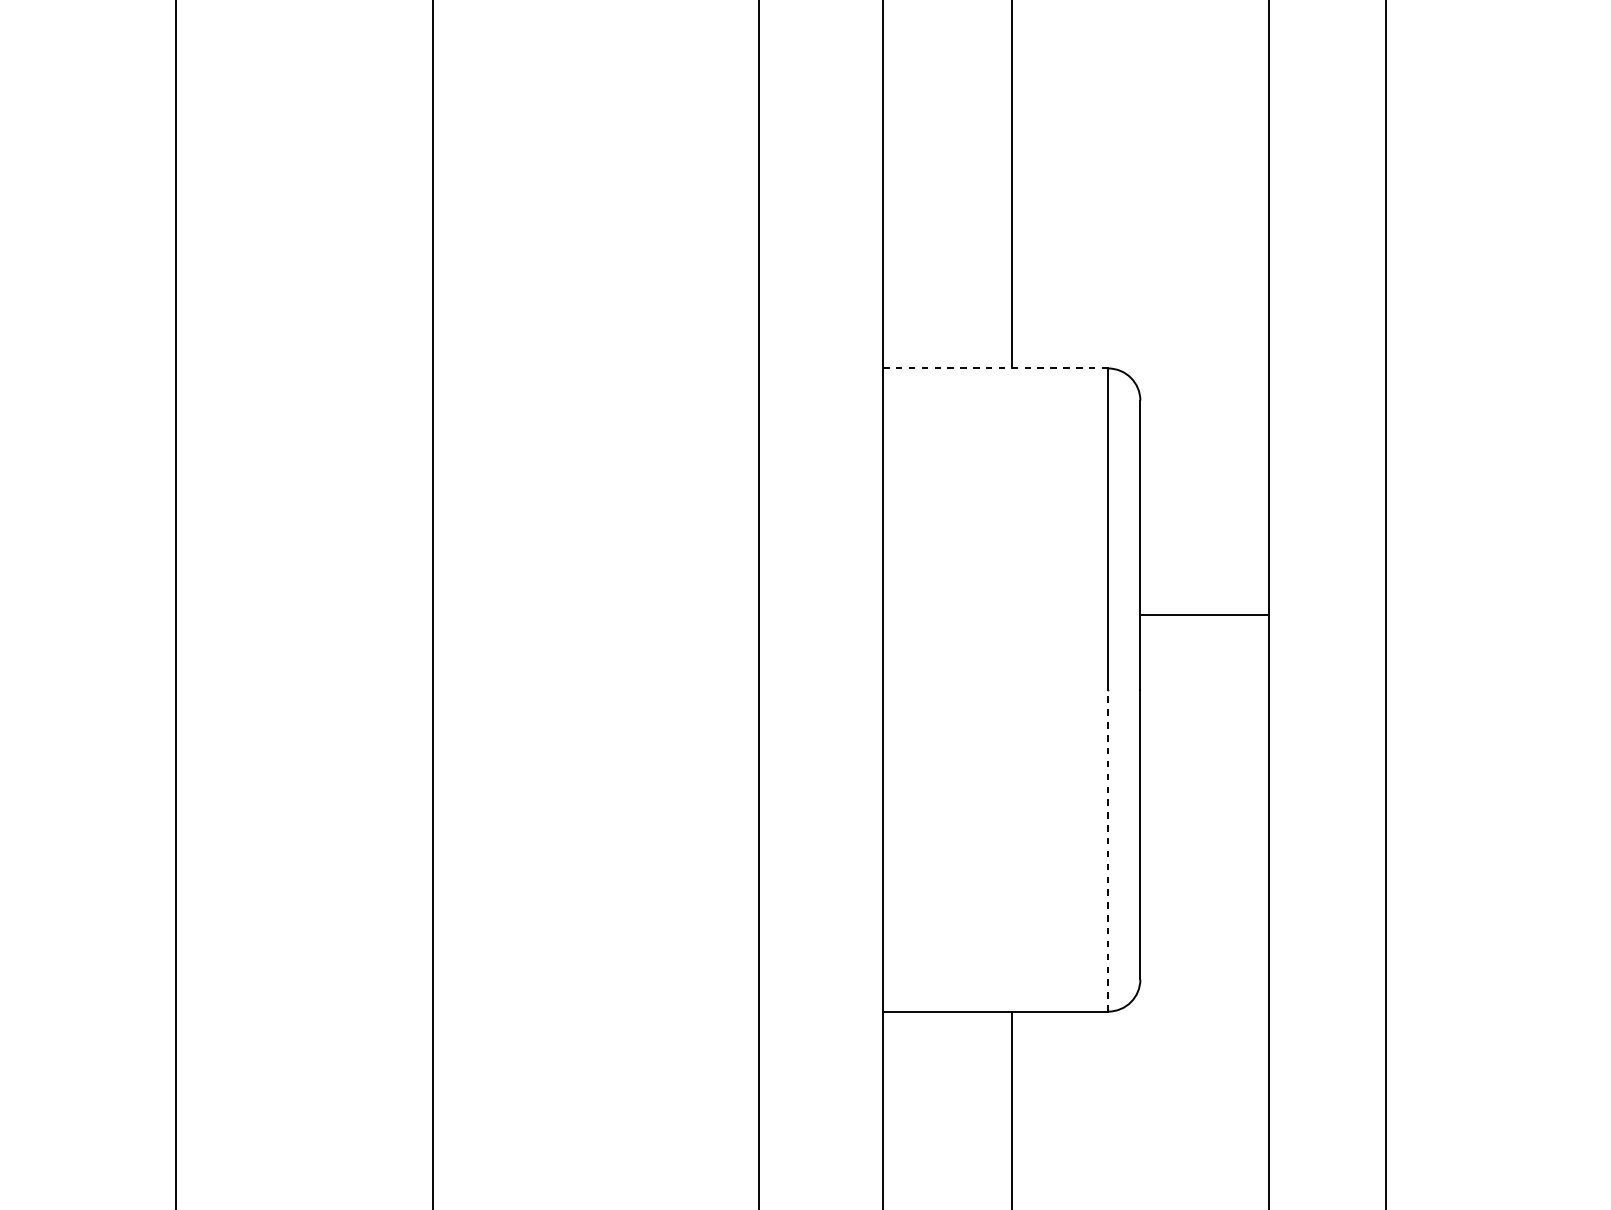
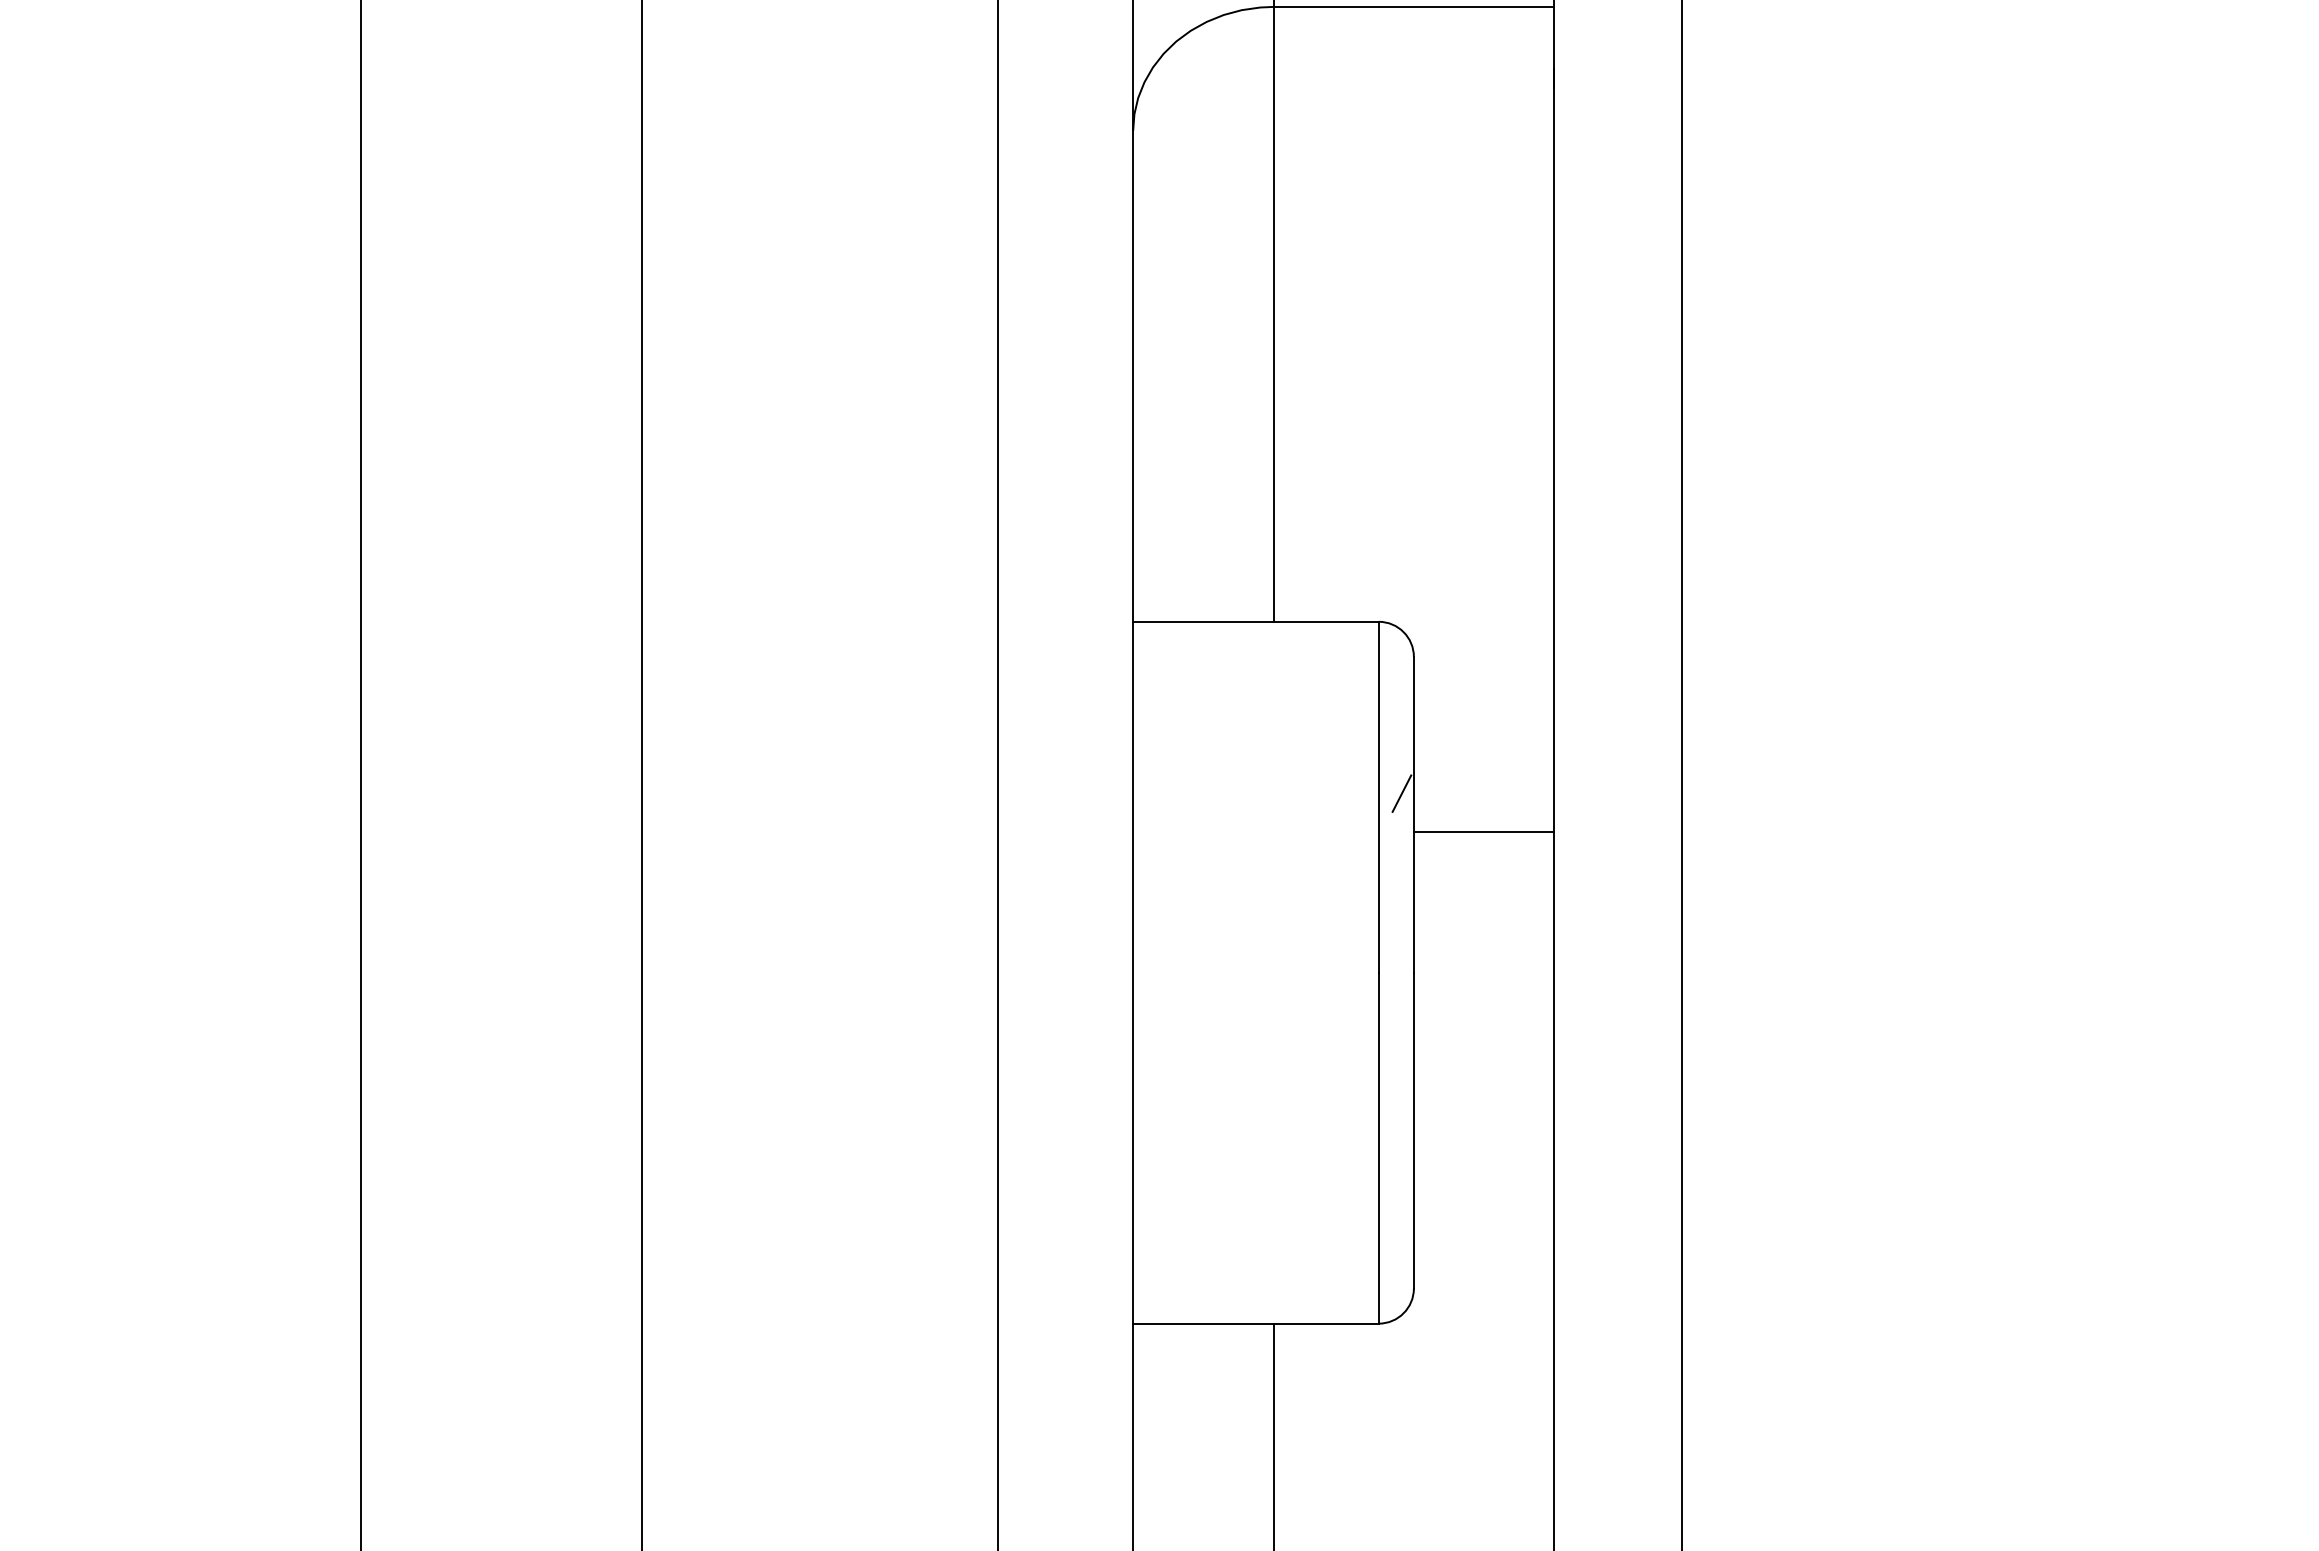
line: (995, 368) -> (1255, 621), dashed -> solid
line: (1129, 525) -> (1401, 793), added
line: (1204, 614) -> (1483, 831), moved
line: (1107, 850) -> (1378, 1147), dashed -> solid

